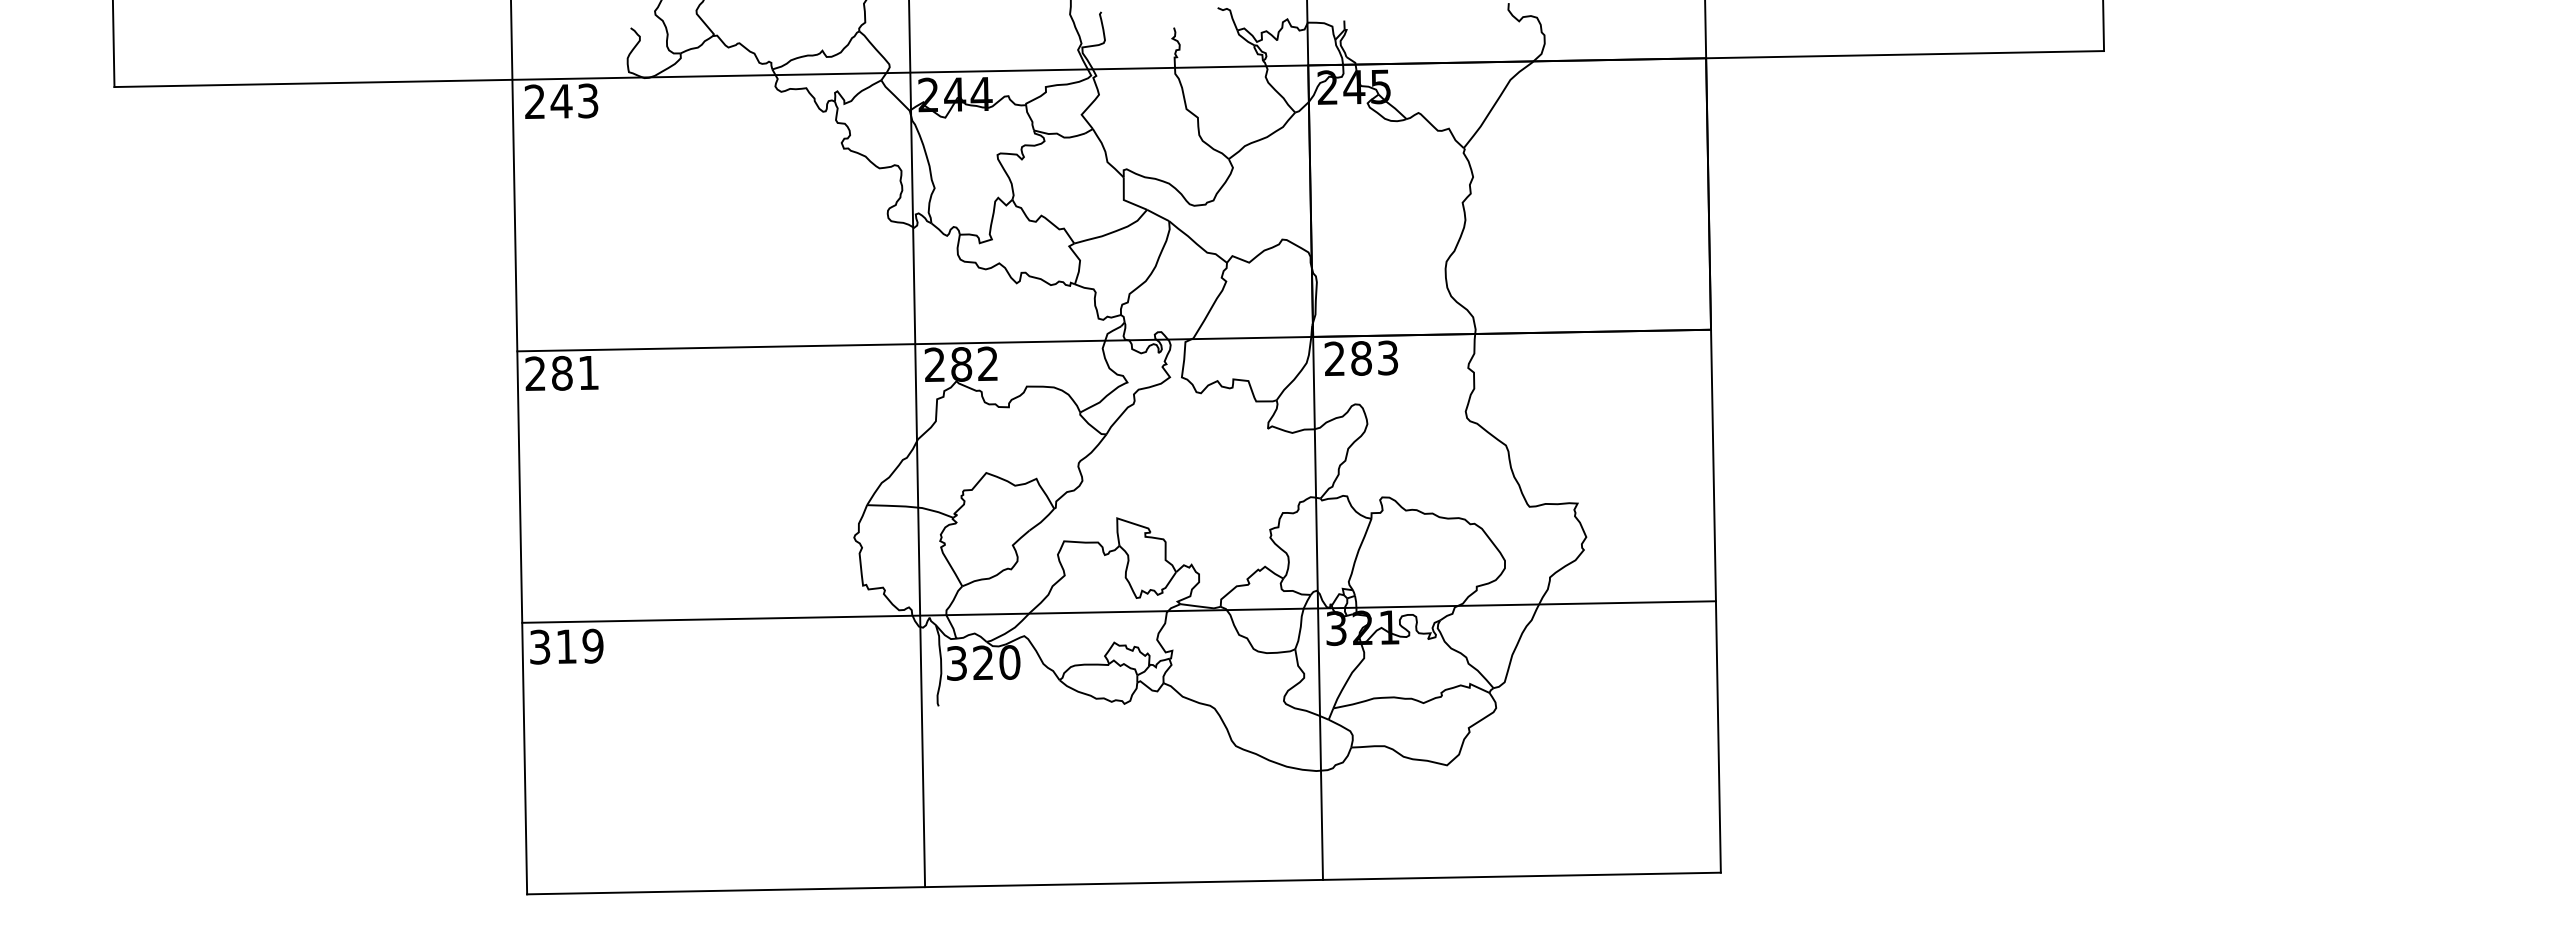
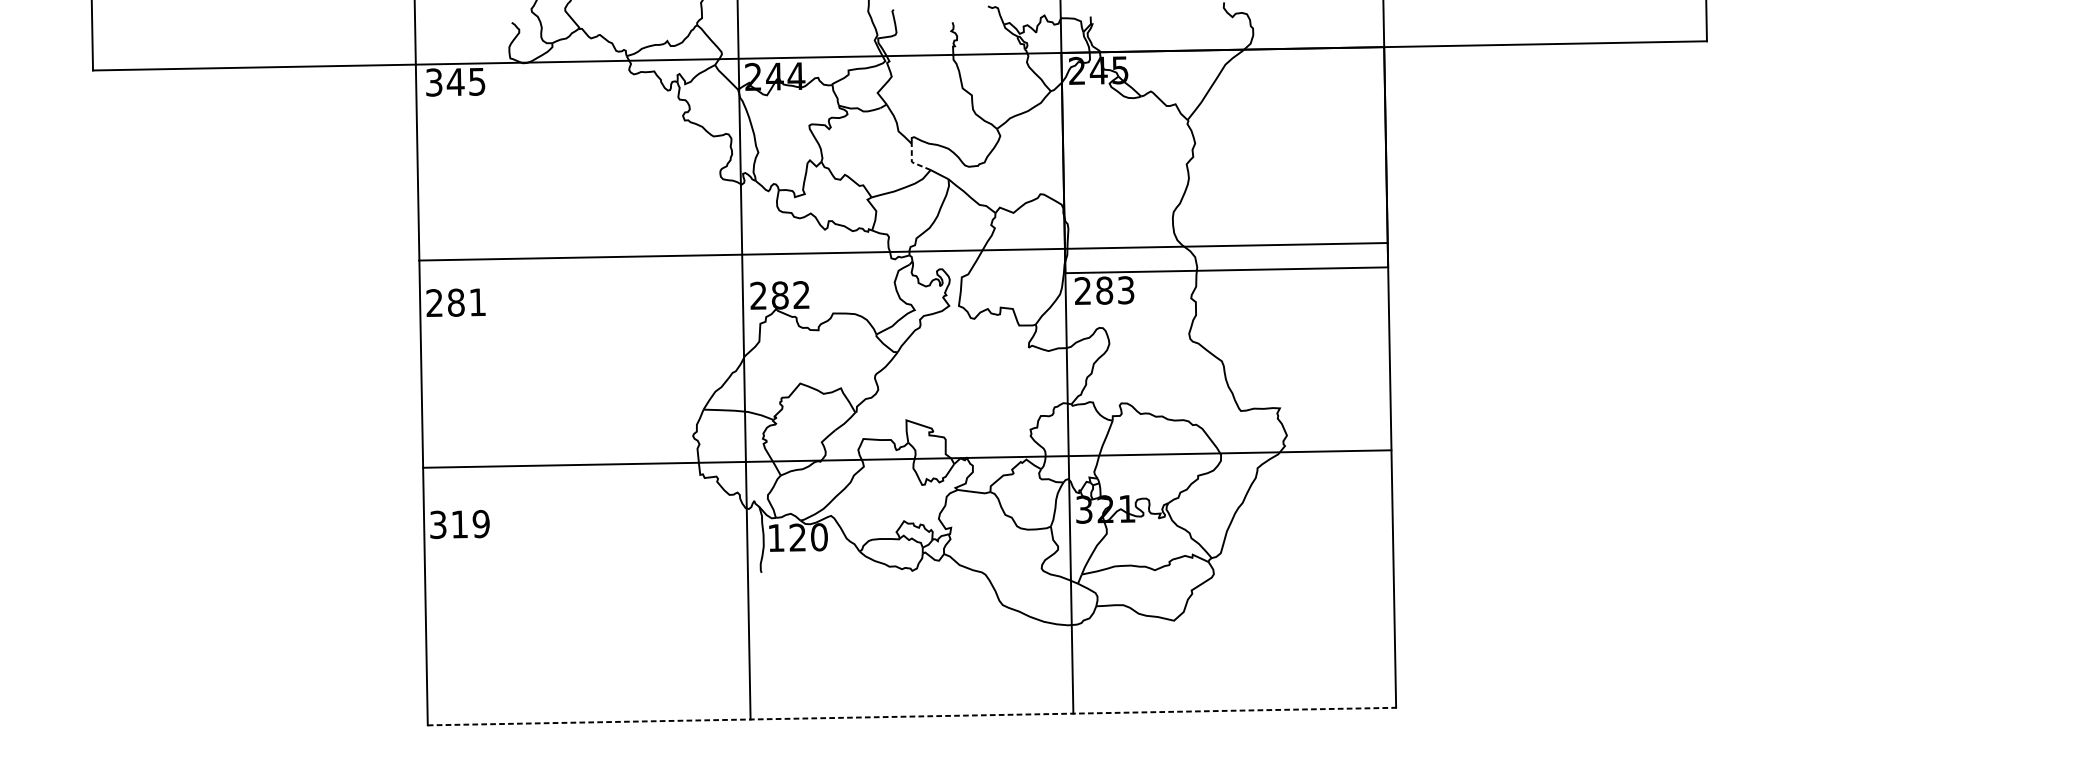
text: (561, 101) -> (455, 82), 243 -> 345
line: (1124, 200) -> (912, 162), solid -> dashed
line: (1114, 340) -> (903, 251), moved
line: (1118, 611) -> (906, 458), moved
text: (956, 663) -> (776, 538), 320 -> 120
line: (1124, 883) -> (912, 716), solid -> dashed

